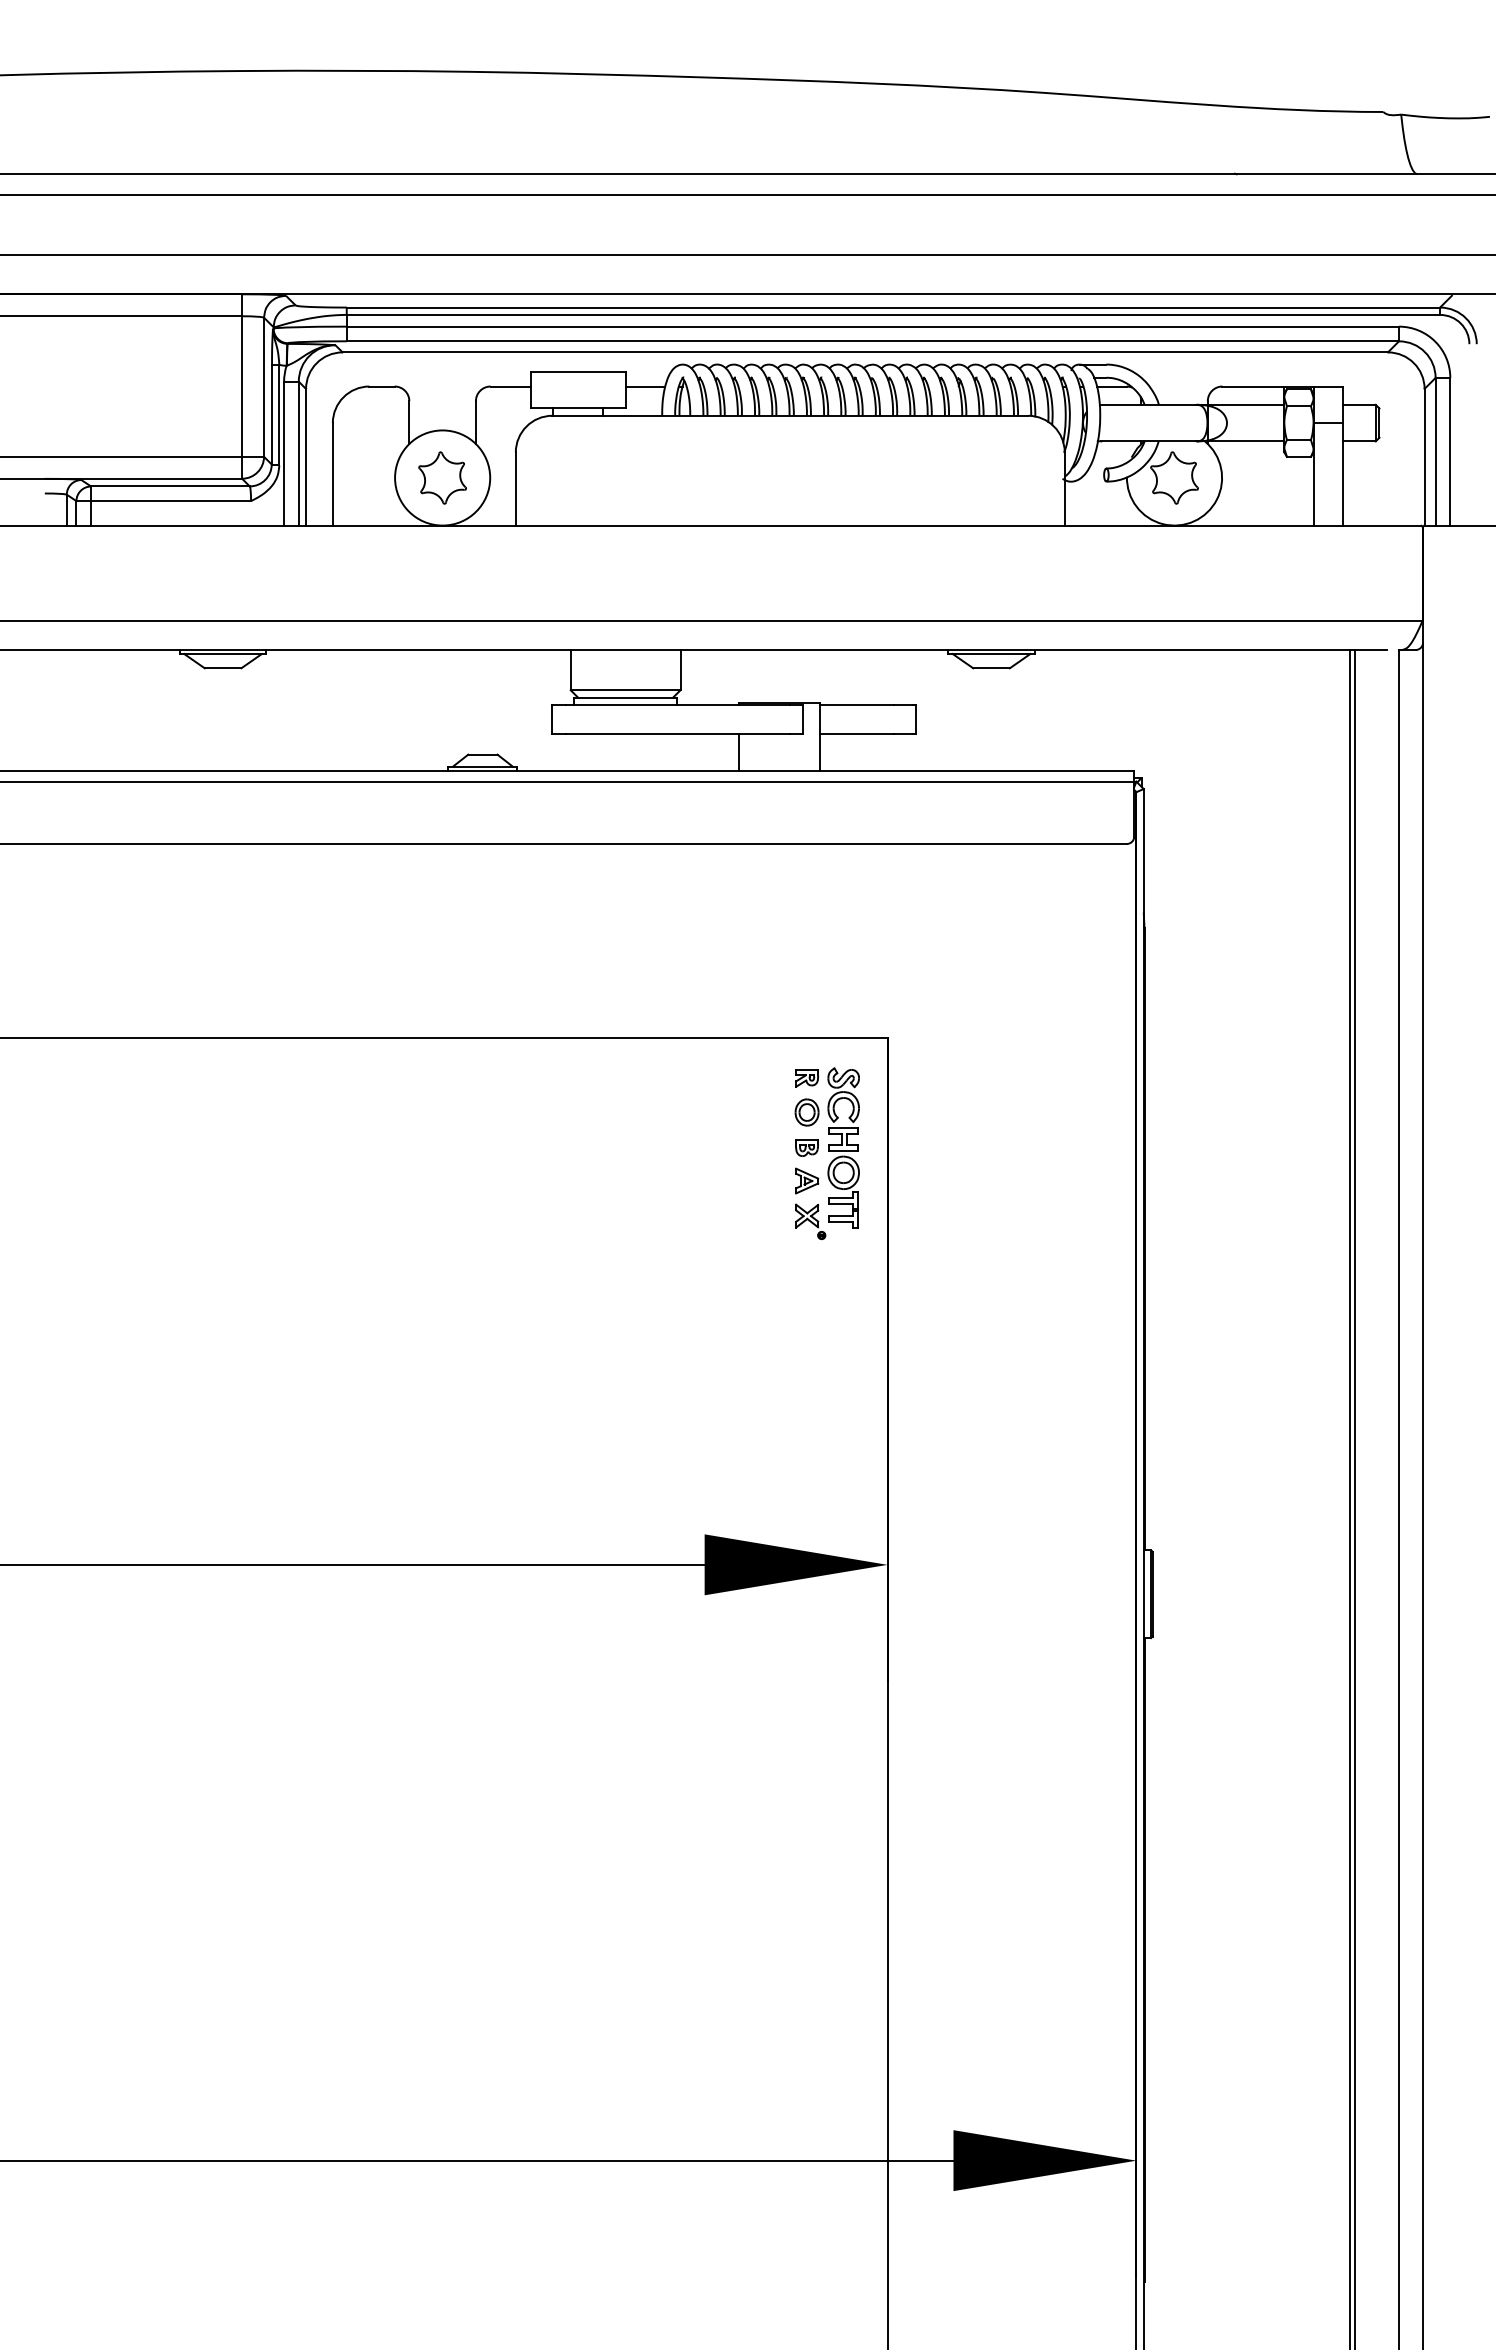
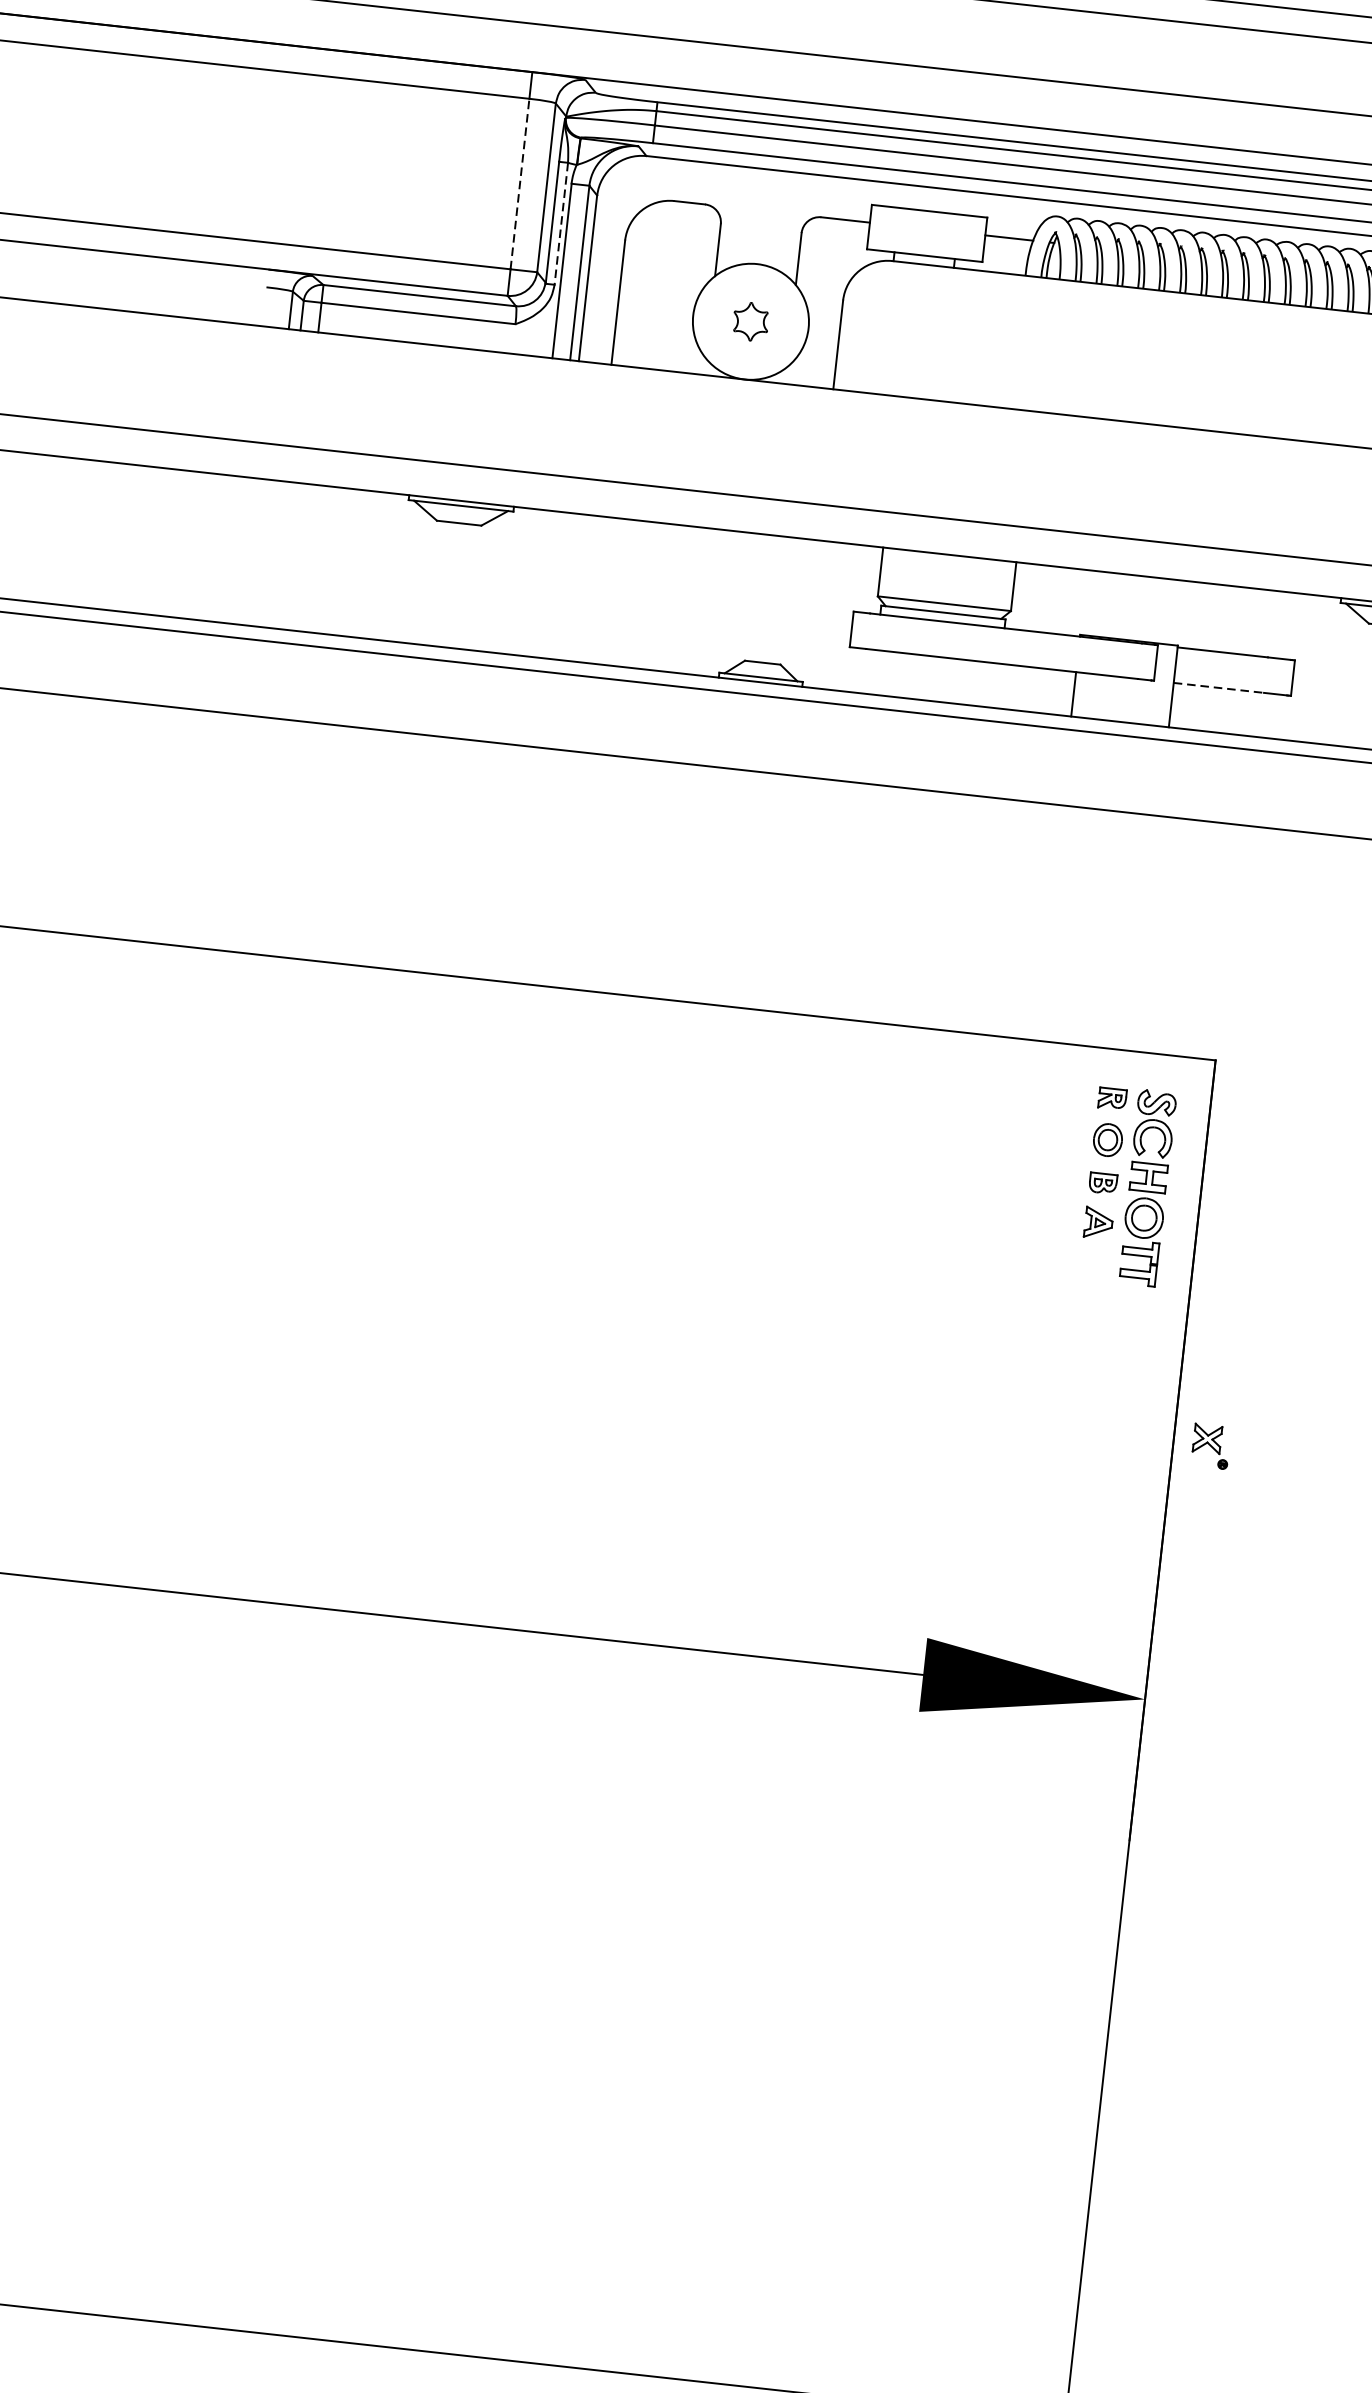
line: (242, 386) -> (520, 184), solid -> dashed
line: (279, 415) -> (561, 224), solid -> dashed
part: (442, 477) -> (750, 321), size x0.6
line: (857, 734) -> (1219, 688), solid -> dashed
part: (810, 1221) -> (1210, 1446), moved

